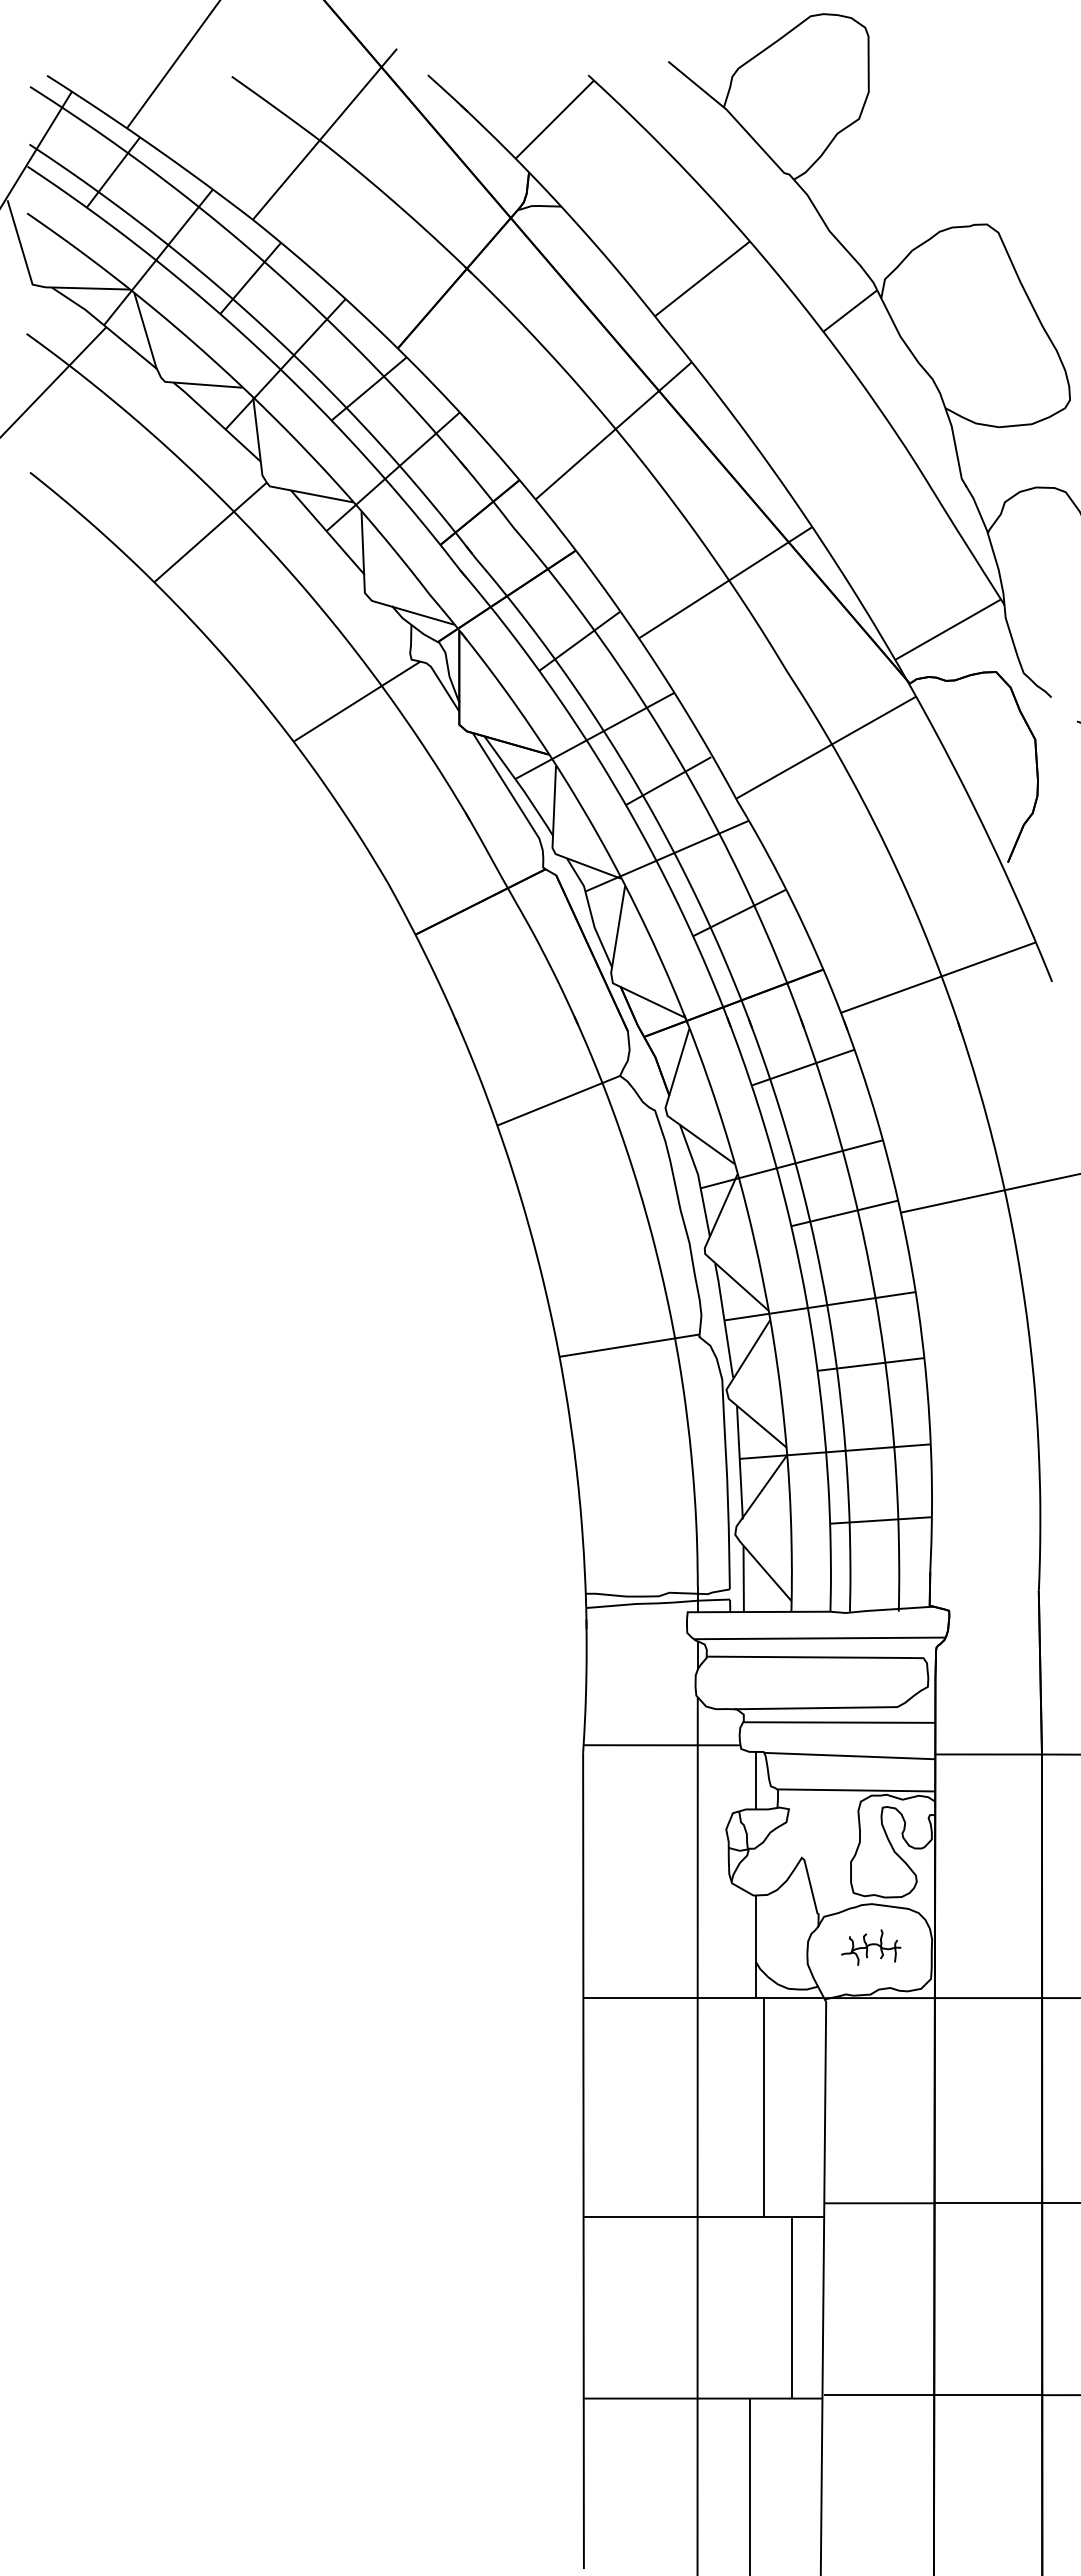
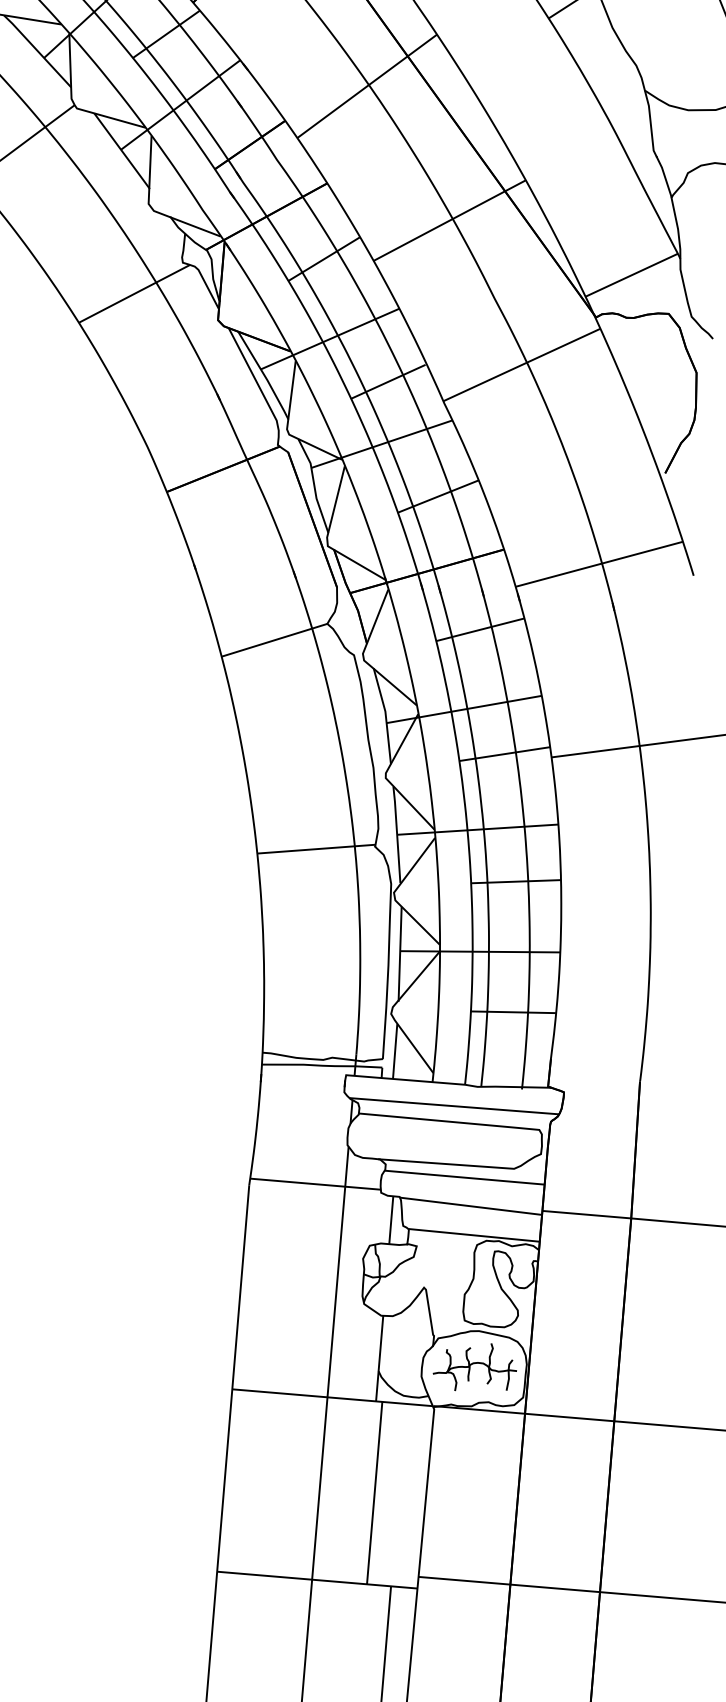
part: (871, 1947) -> (475, 1367), size x1.67

